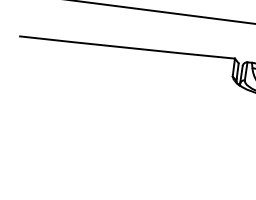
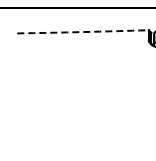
arc: (127, 48) -> (83, 32), solid -> dashed

